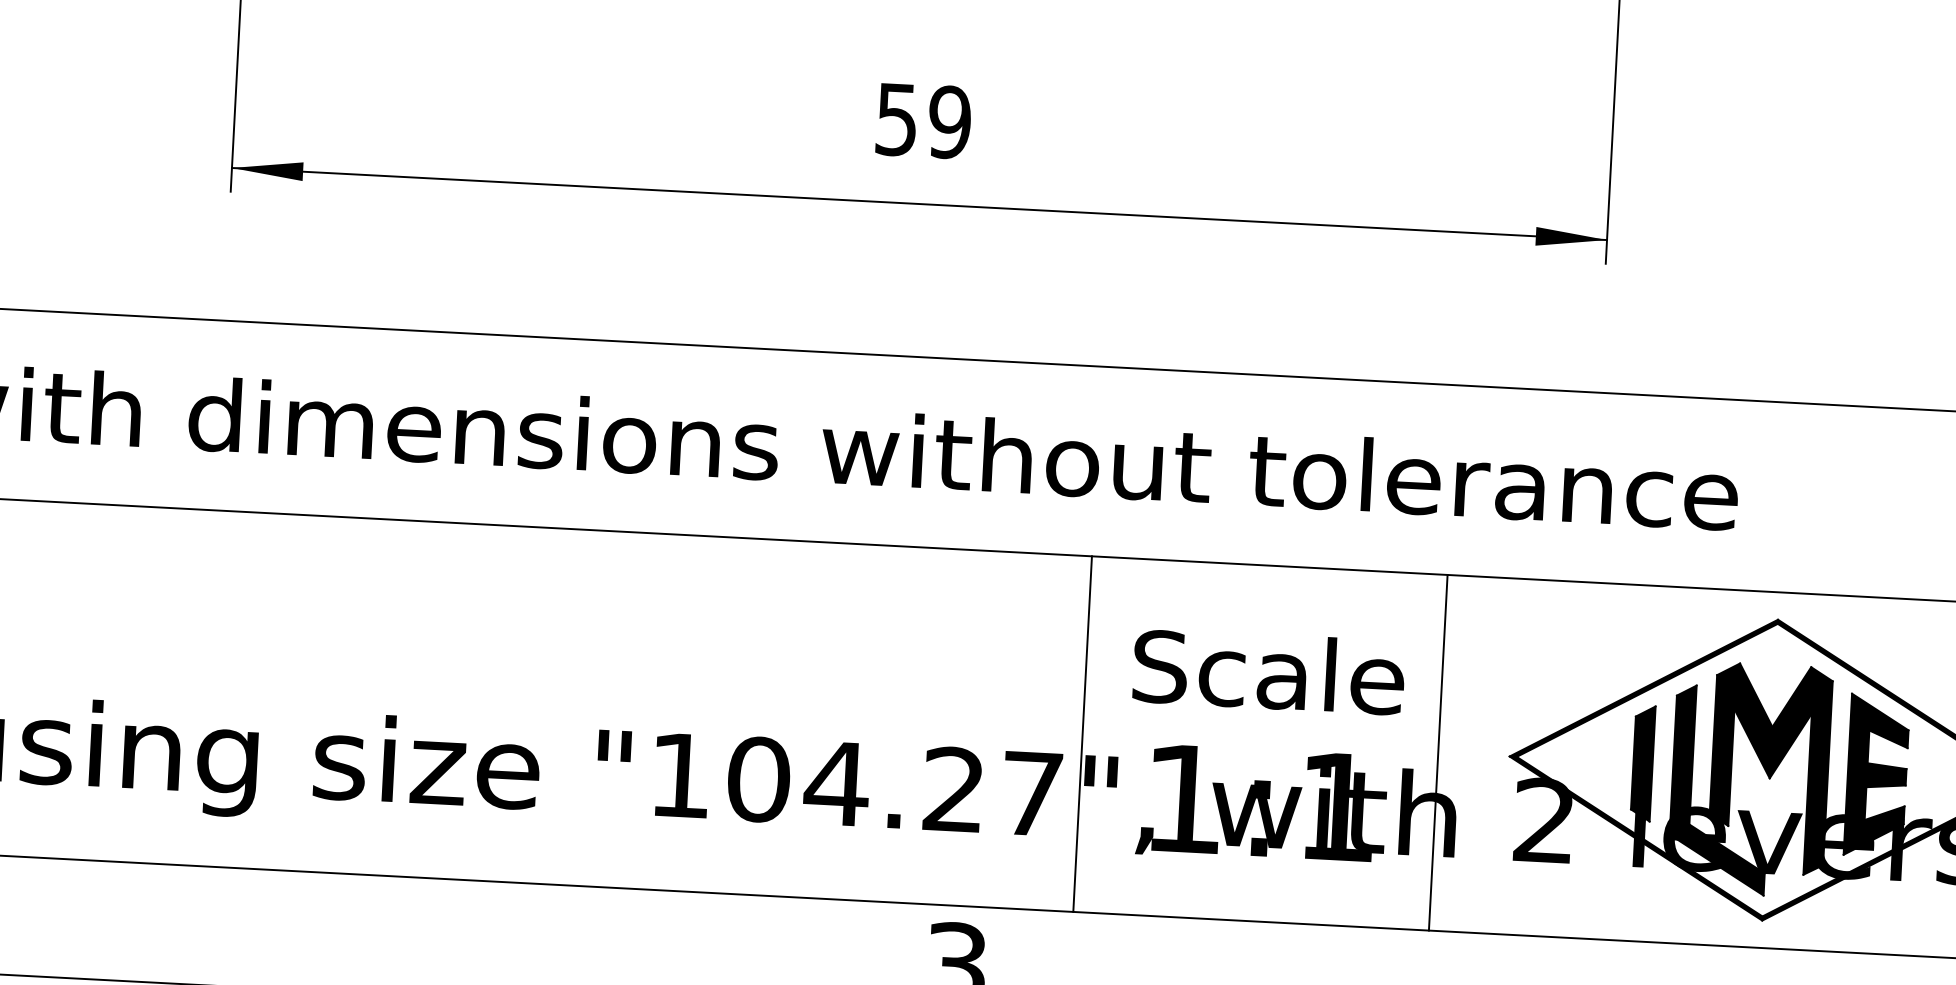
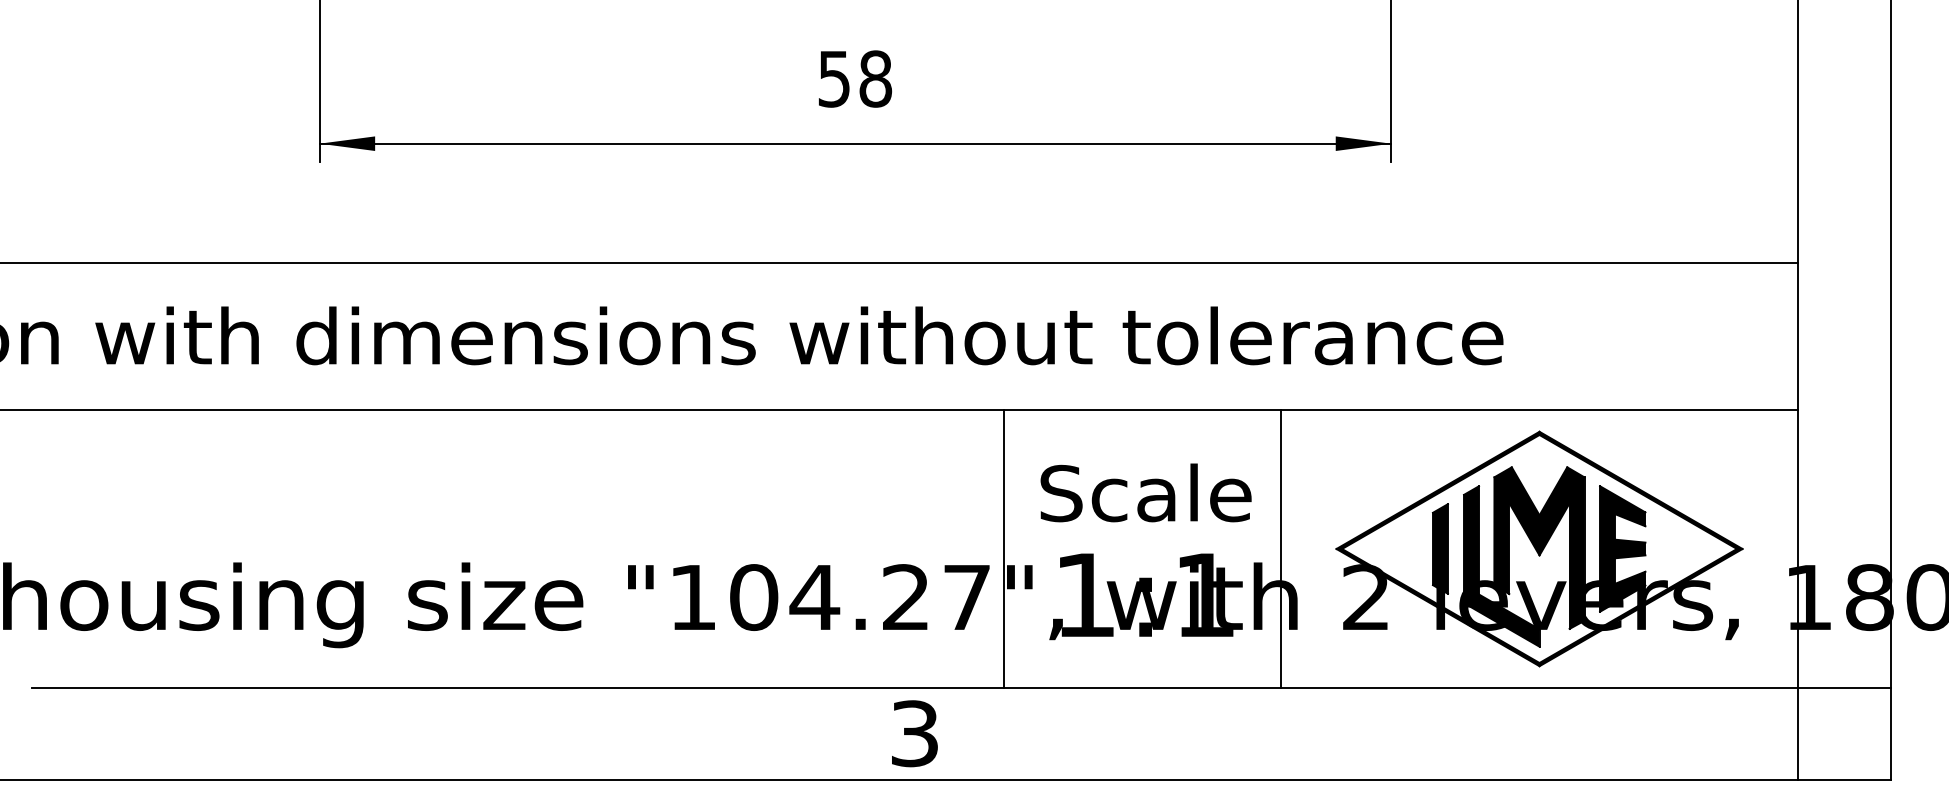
text: (949, 121) -> (875, 78), 59 -> 58

